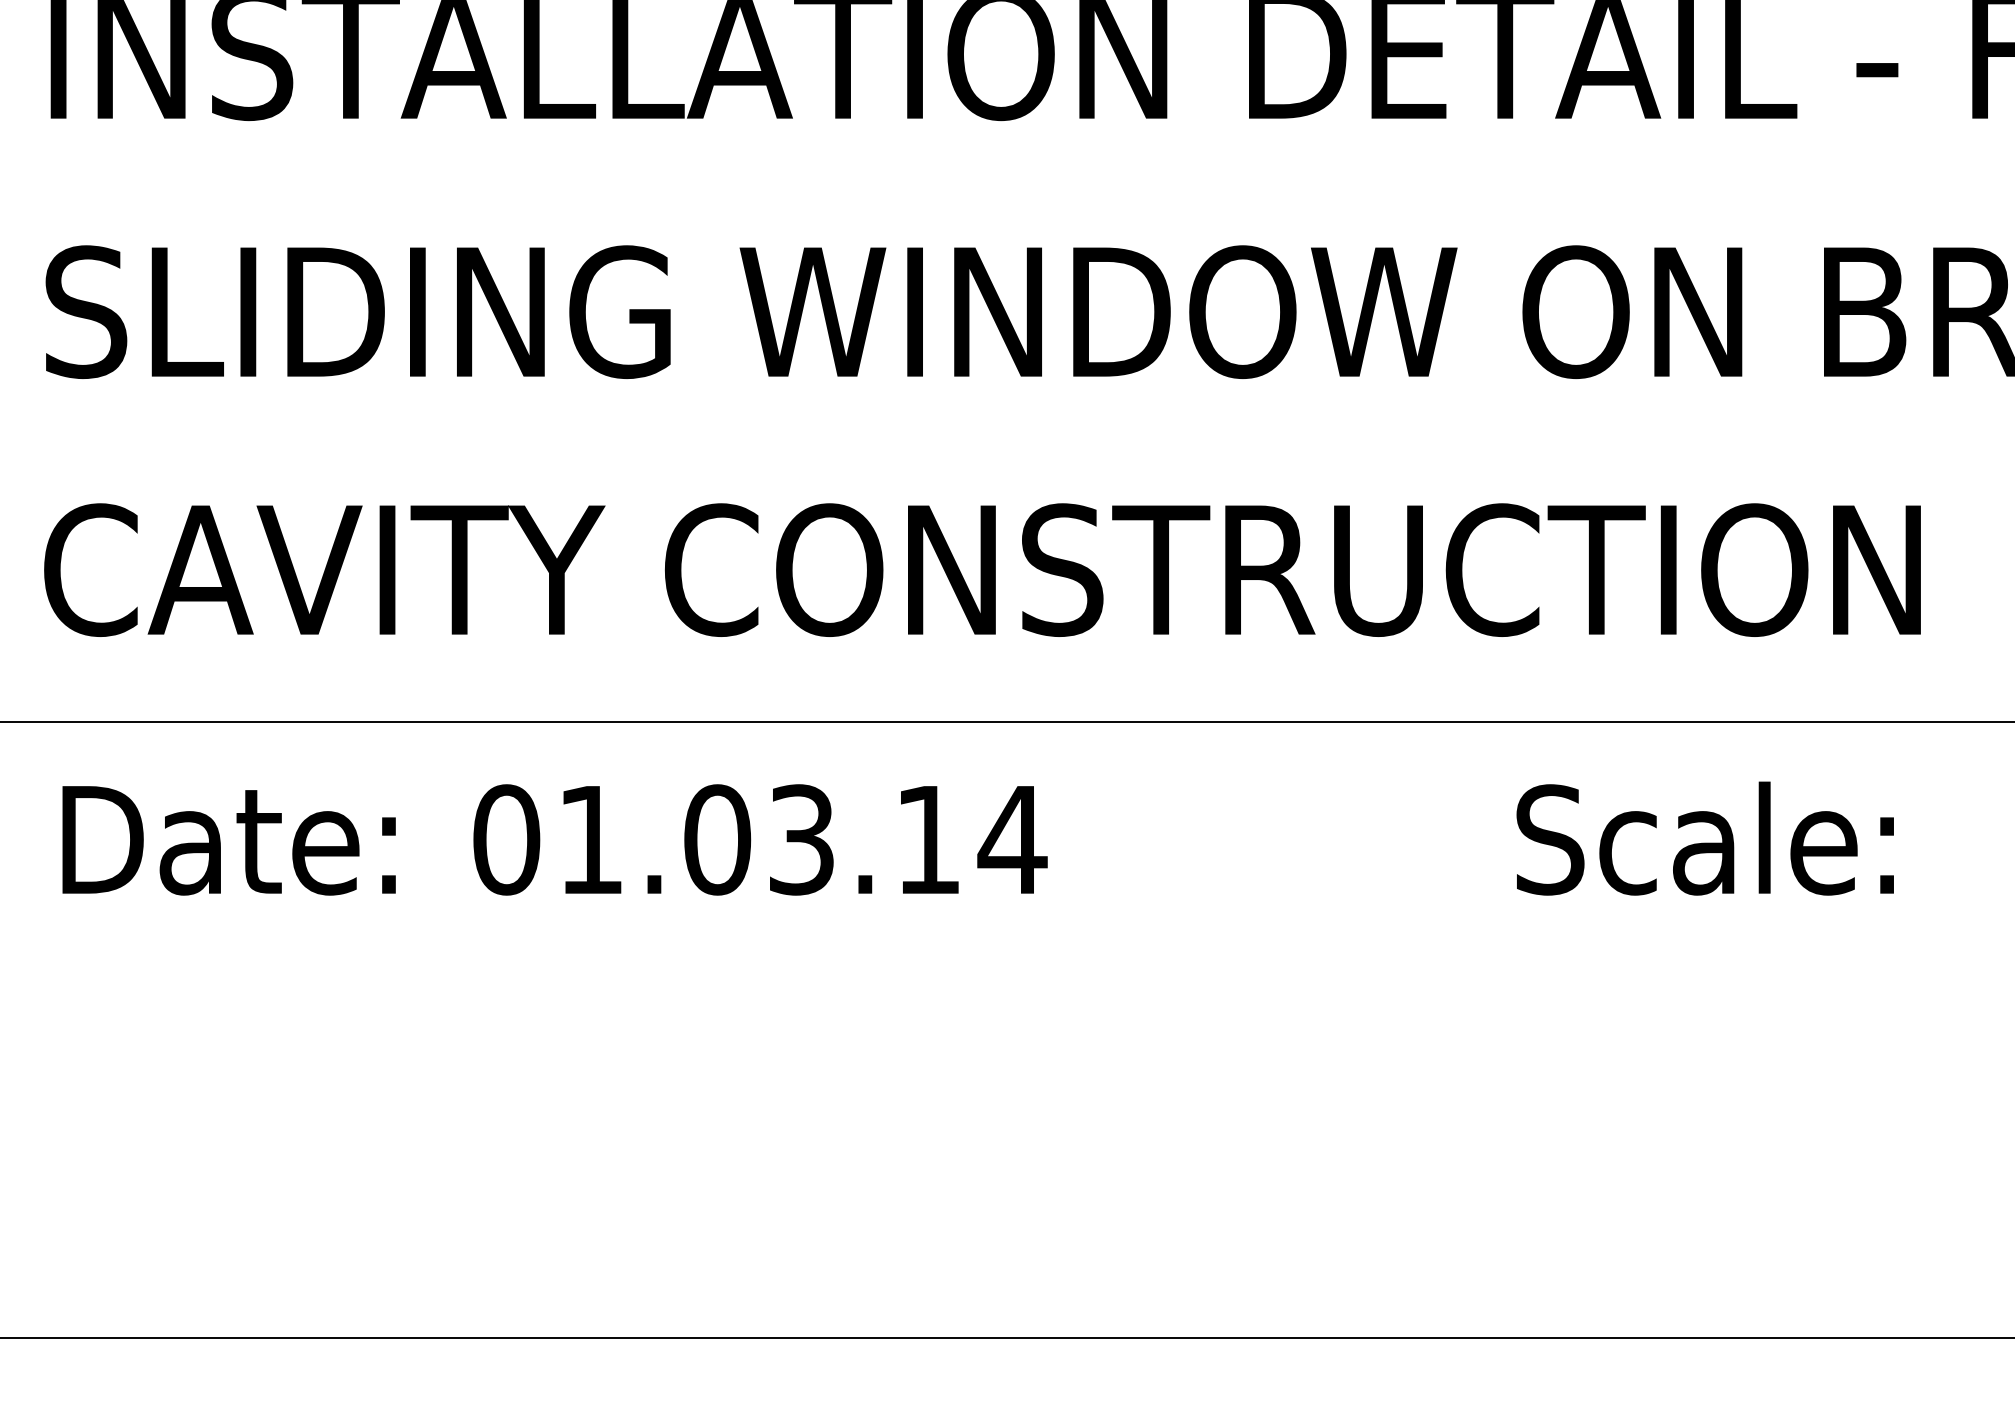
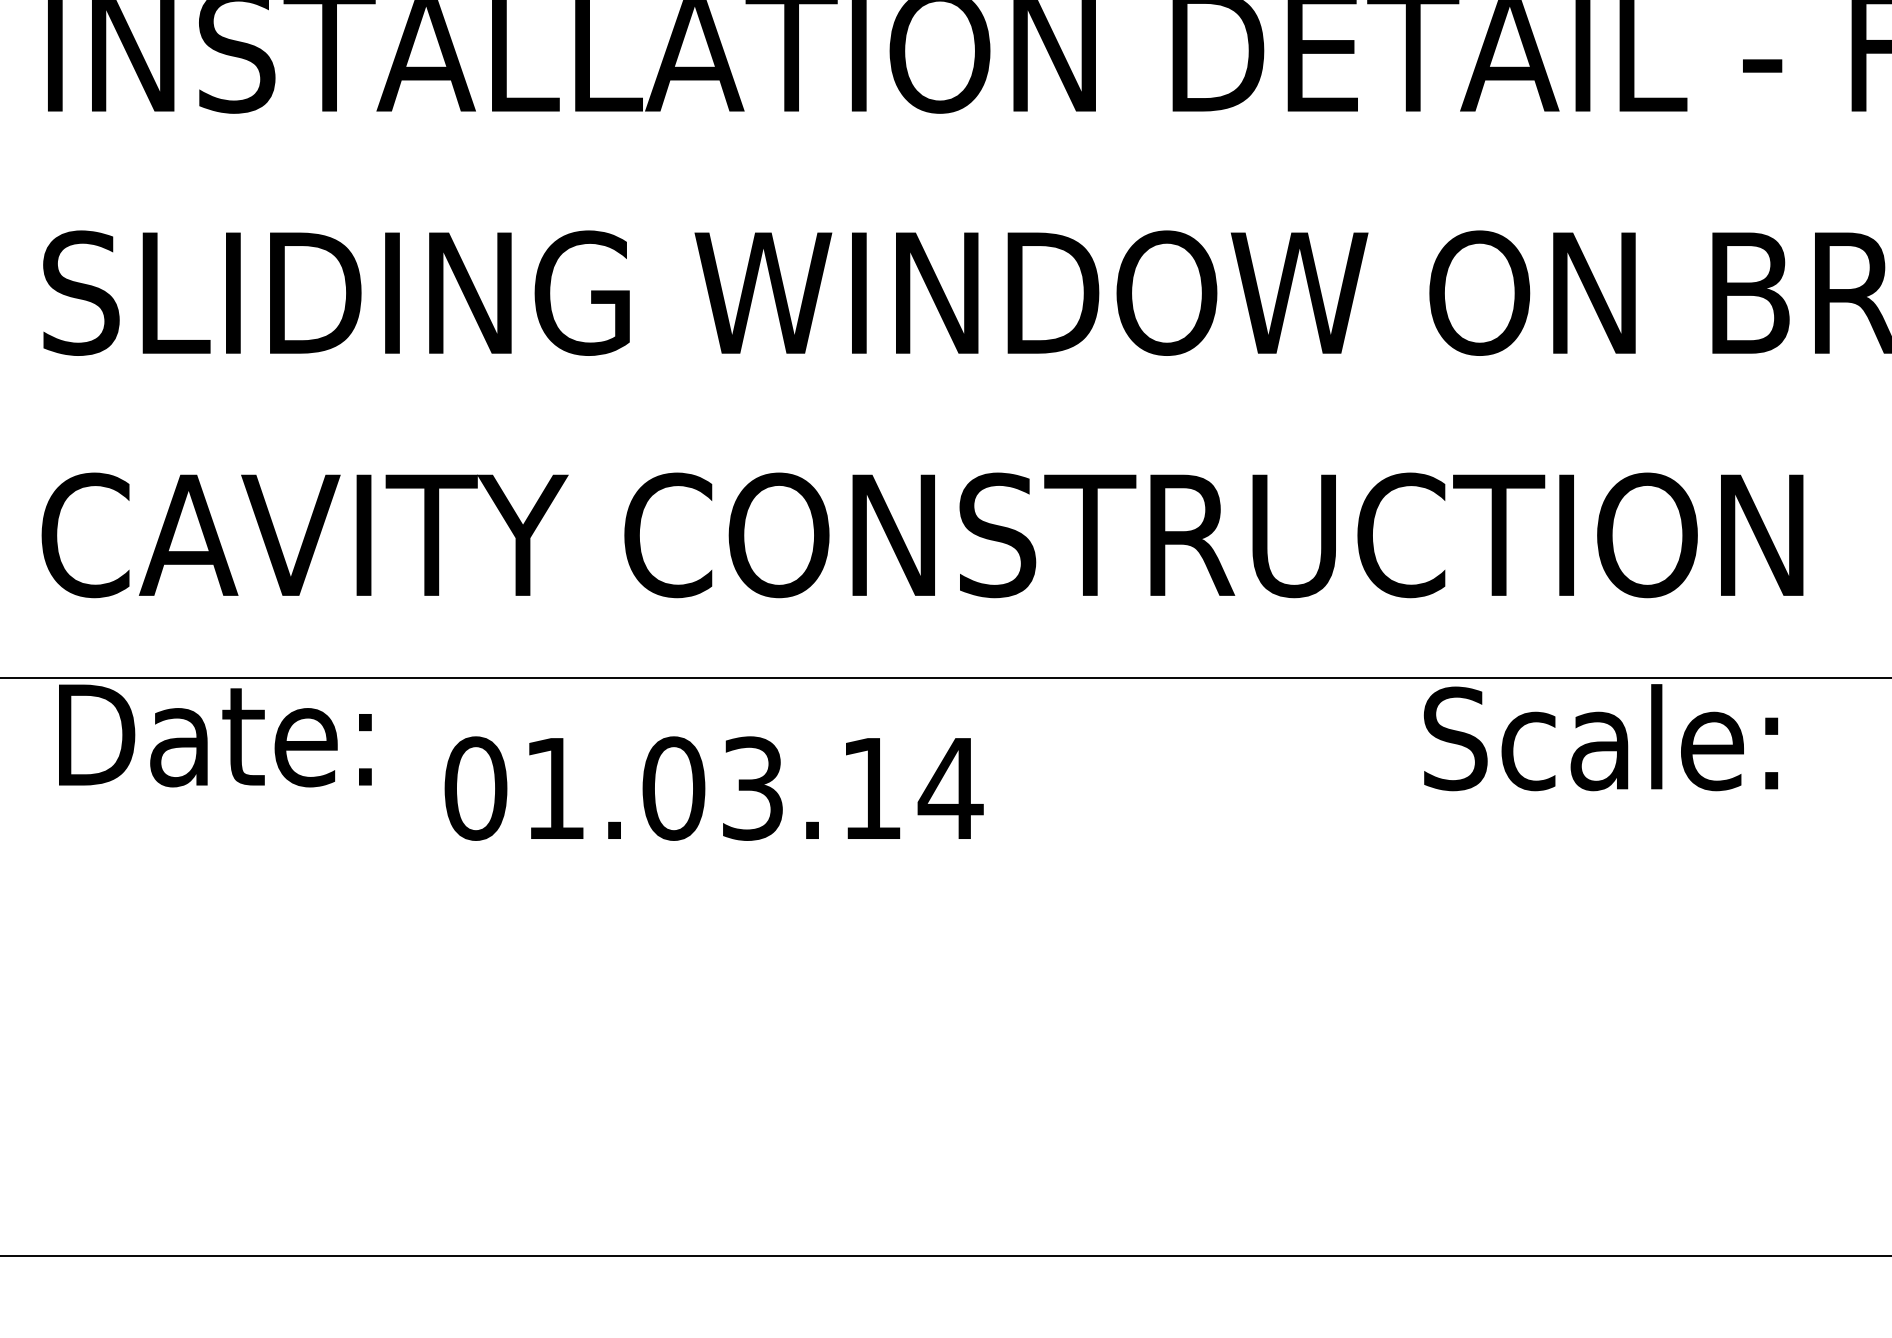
text: (1704, 838) -> (1600, 737), moved
text: (228, 840) -> (214, 735), moved

